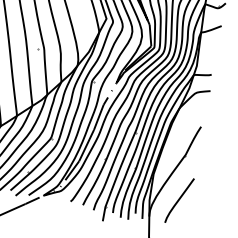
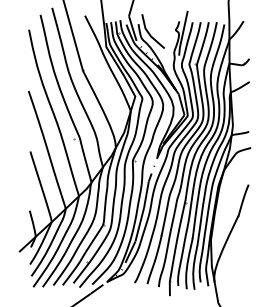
curve: (179, 199) -> (241, 260), removed

